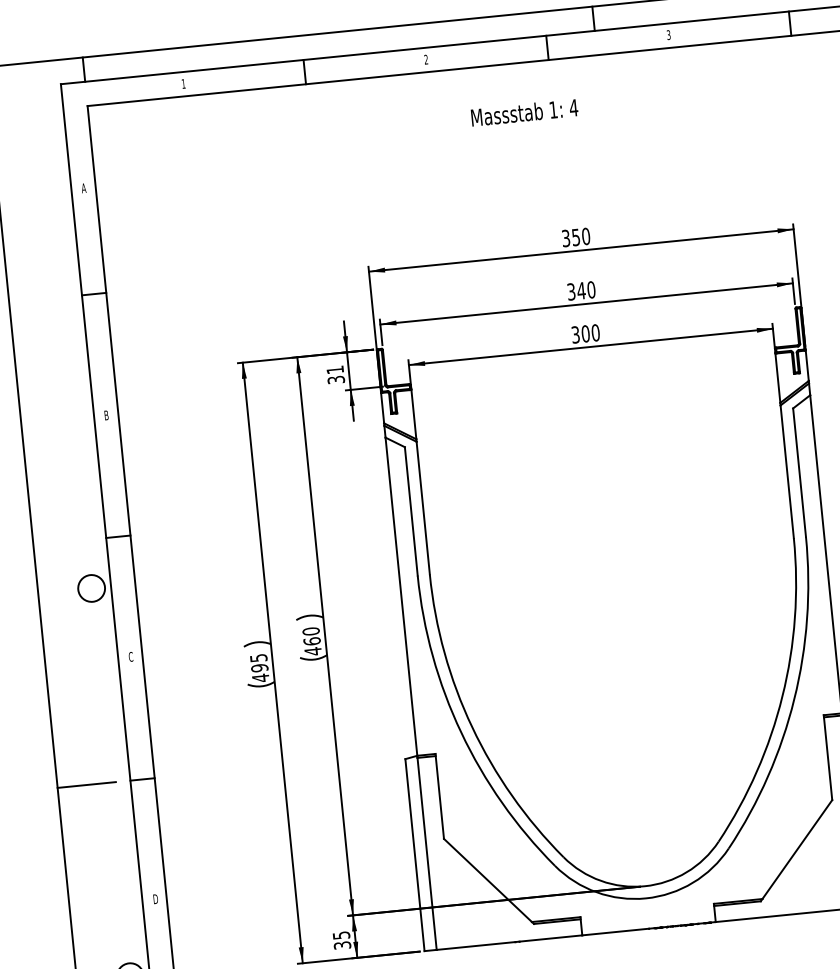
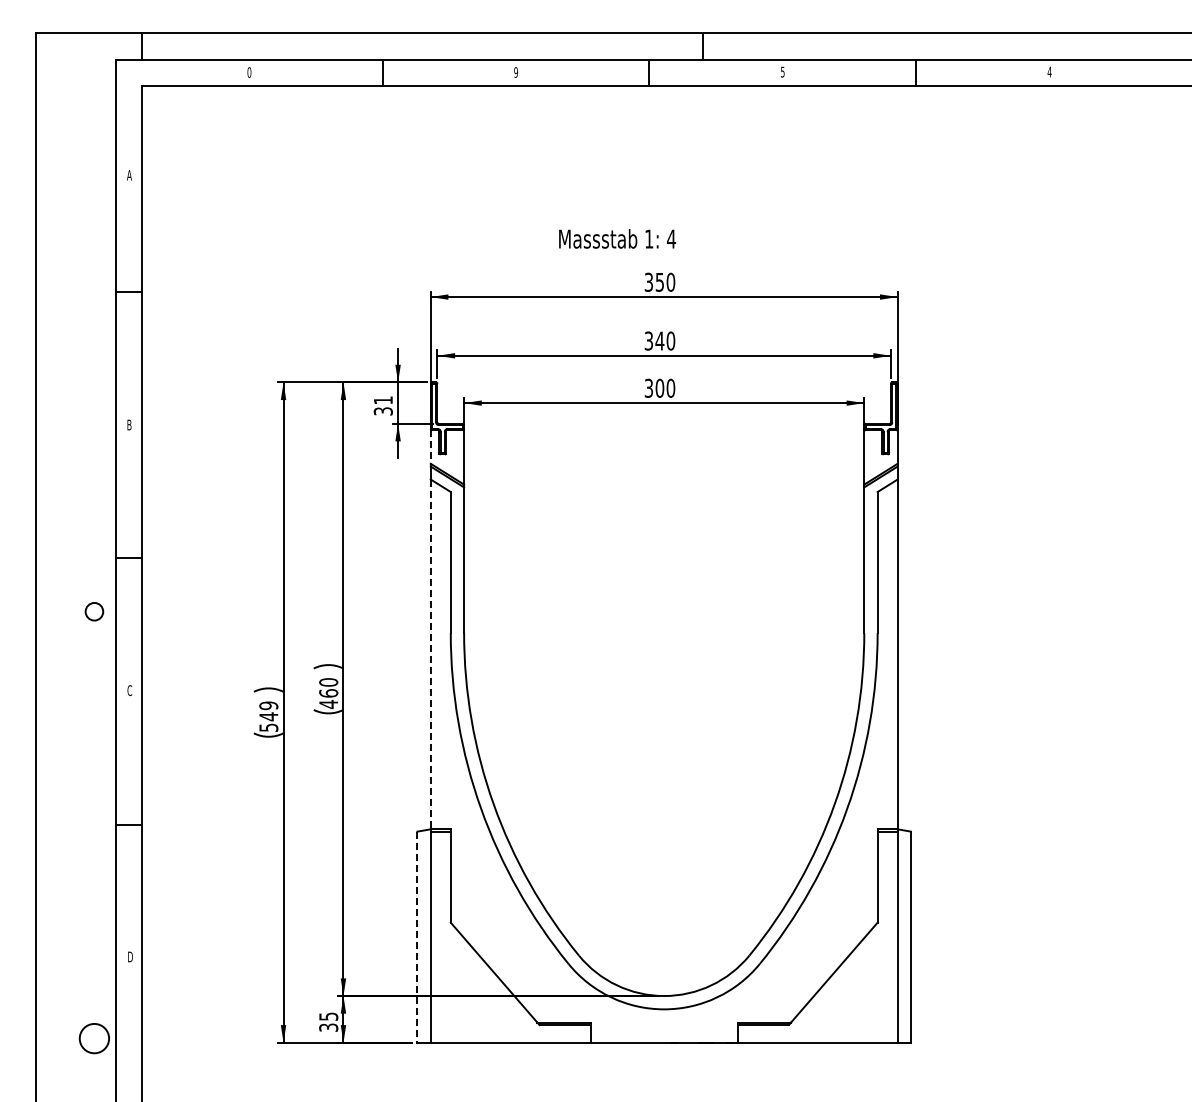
text: (668, 33) -> (782, 70), 3 -> 5
text: (426, 59) -> (516, 72), 2 -> 9
text: (183, 83) -> (249, 72), 1 -> 0
text: (524, 112) -> (617, 238), moved
line: (382, 408) -> (430, 447), solid -> dashed
circle: (91, 588) -> (94, 611), size x0.6
line: (401, 596) -> (430, 654), solid -> dashed
text: (259, 667) -> (268, 716), 495 -> 549
line: (86, 785) -> (67, 825), removed
line: (415, 855) -> (417, 937), solid -> dashed

